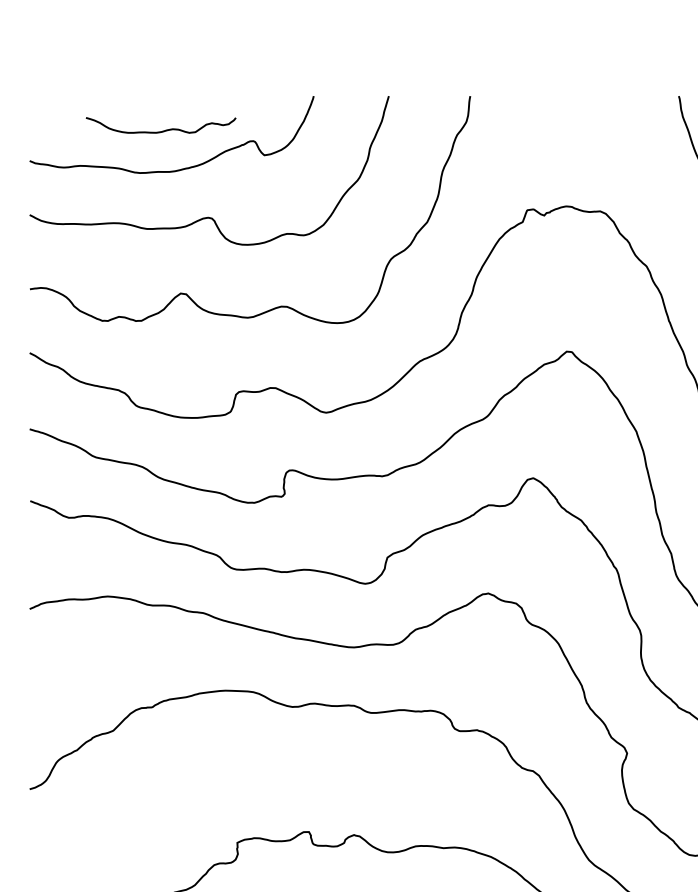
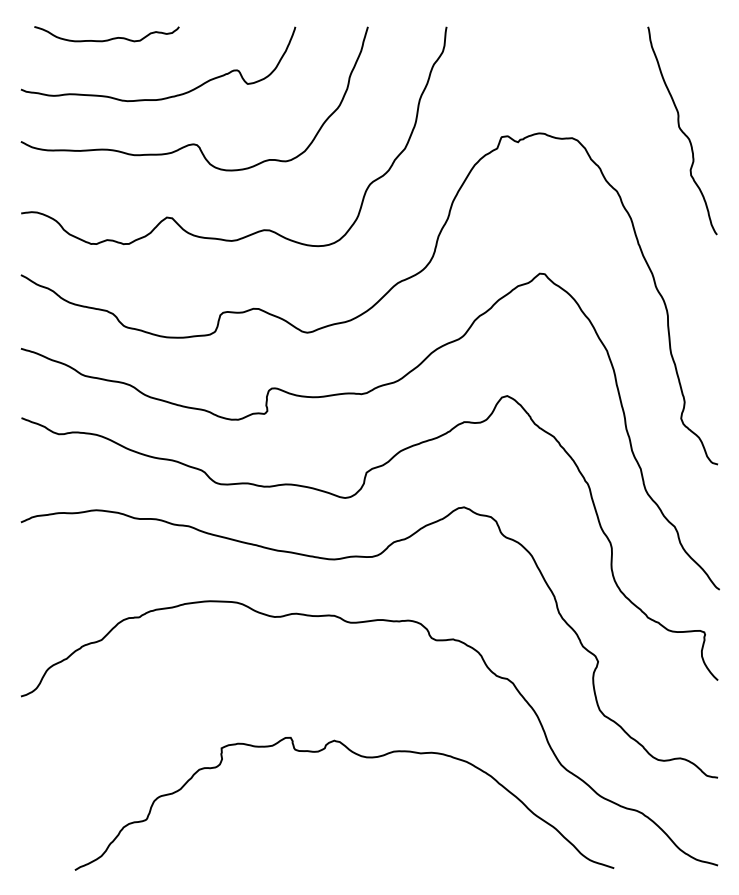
curve: (163, 129) -> (109, 38), moved

